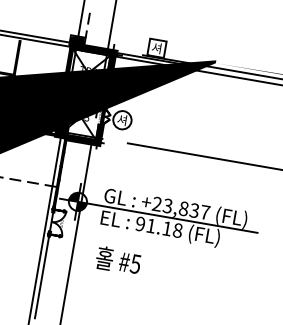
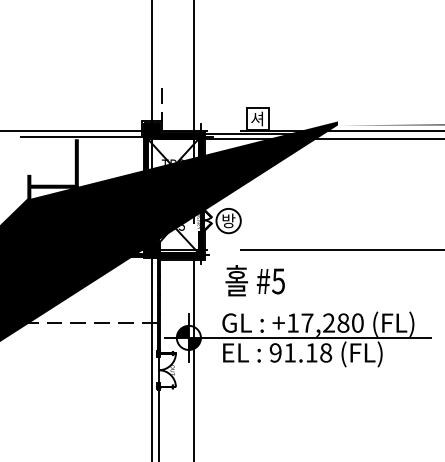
text: (122, 119) -> (228, 220), 셔 -> 방
text: (181, 207) -> (325, 322), +23,837 -> +17,280
text: (117, 260) -> (254, 280), moved

